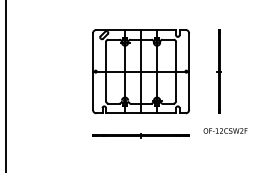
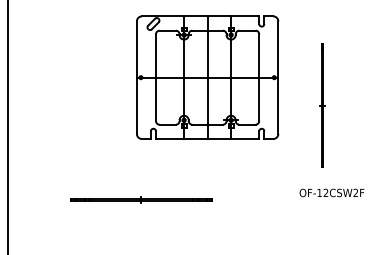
part: (140, 71) -> (206, 77), moved
part: (140, 135) -> (140, 199), moved

